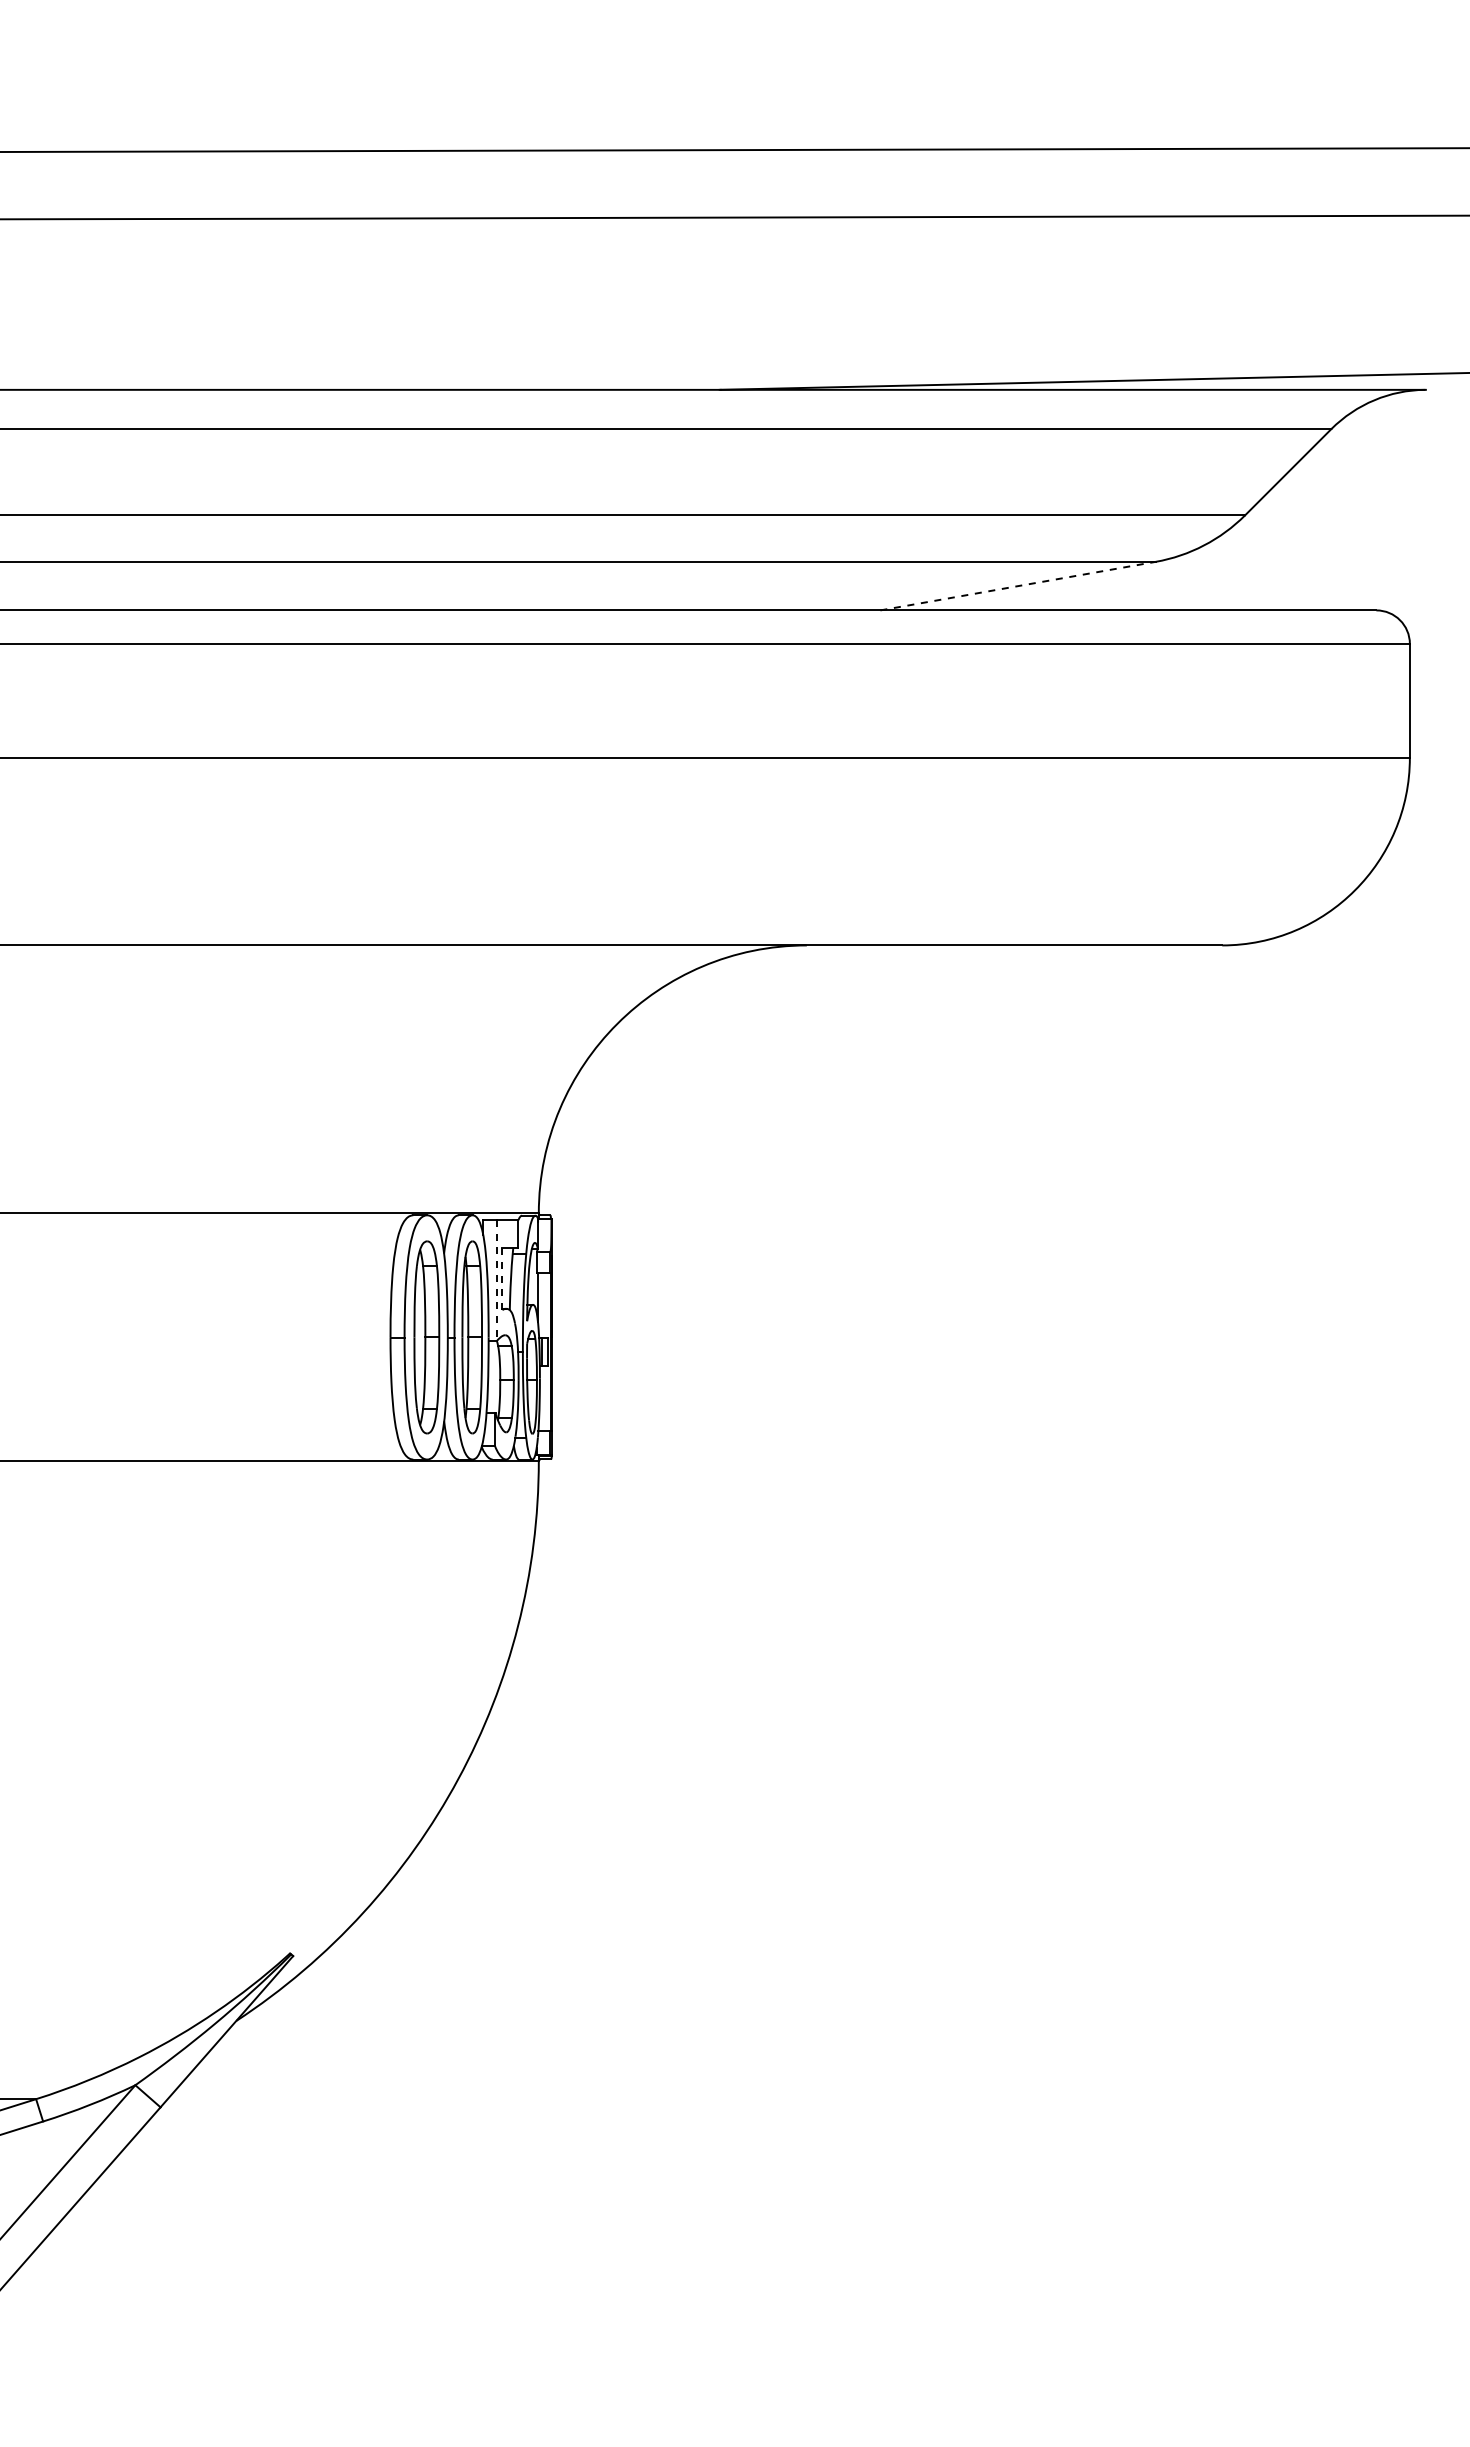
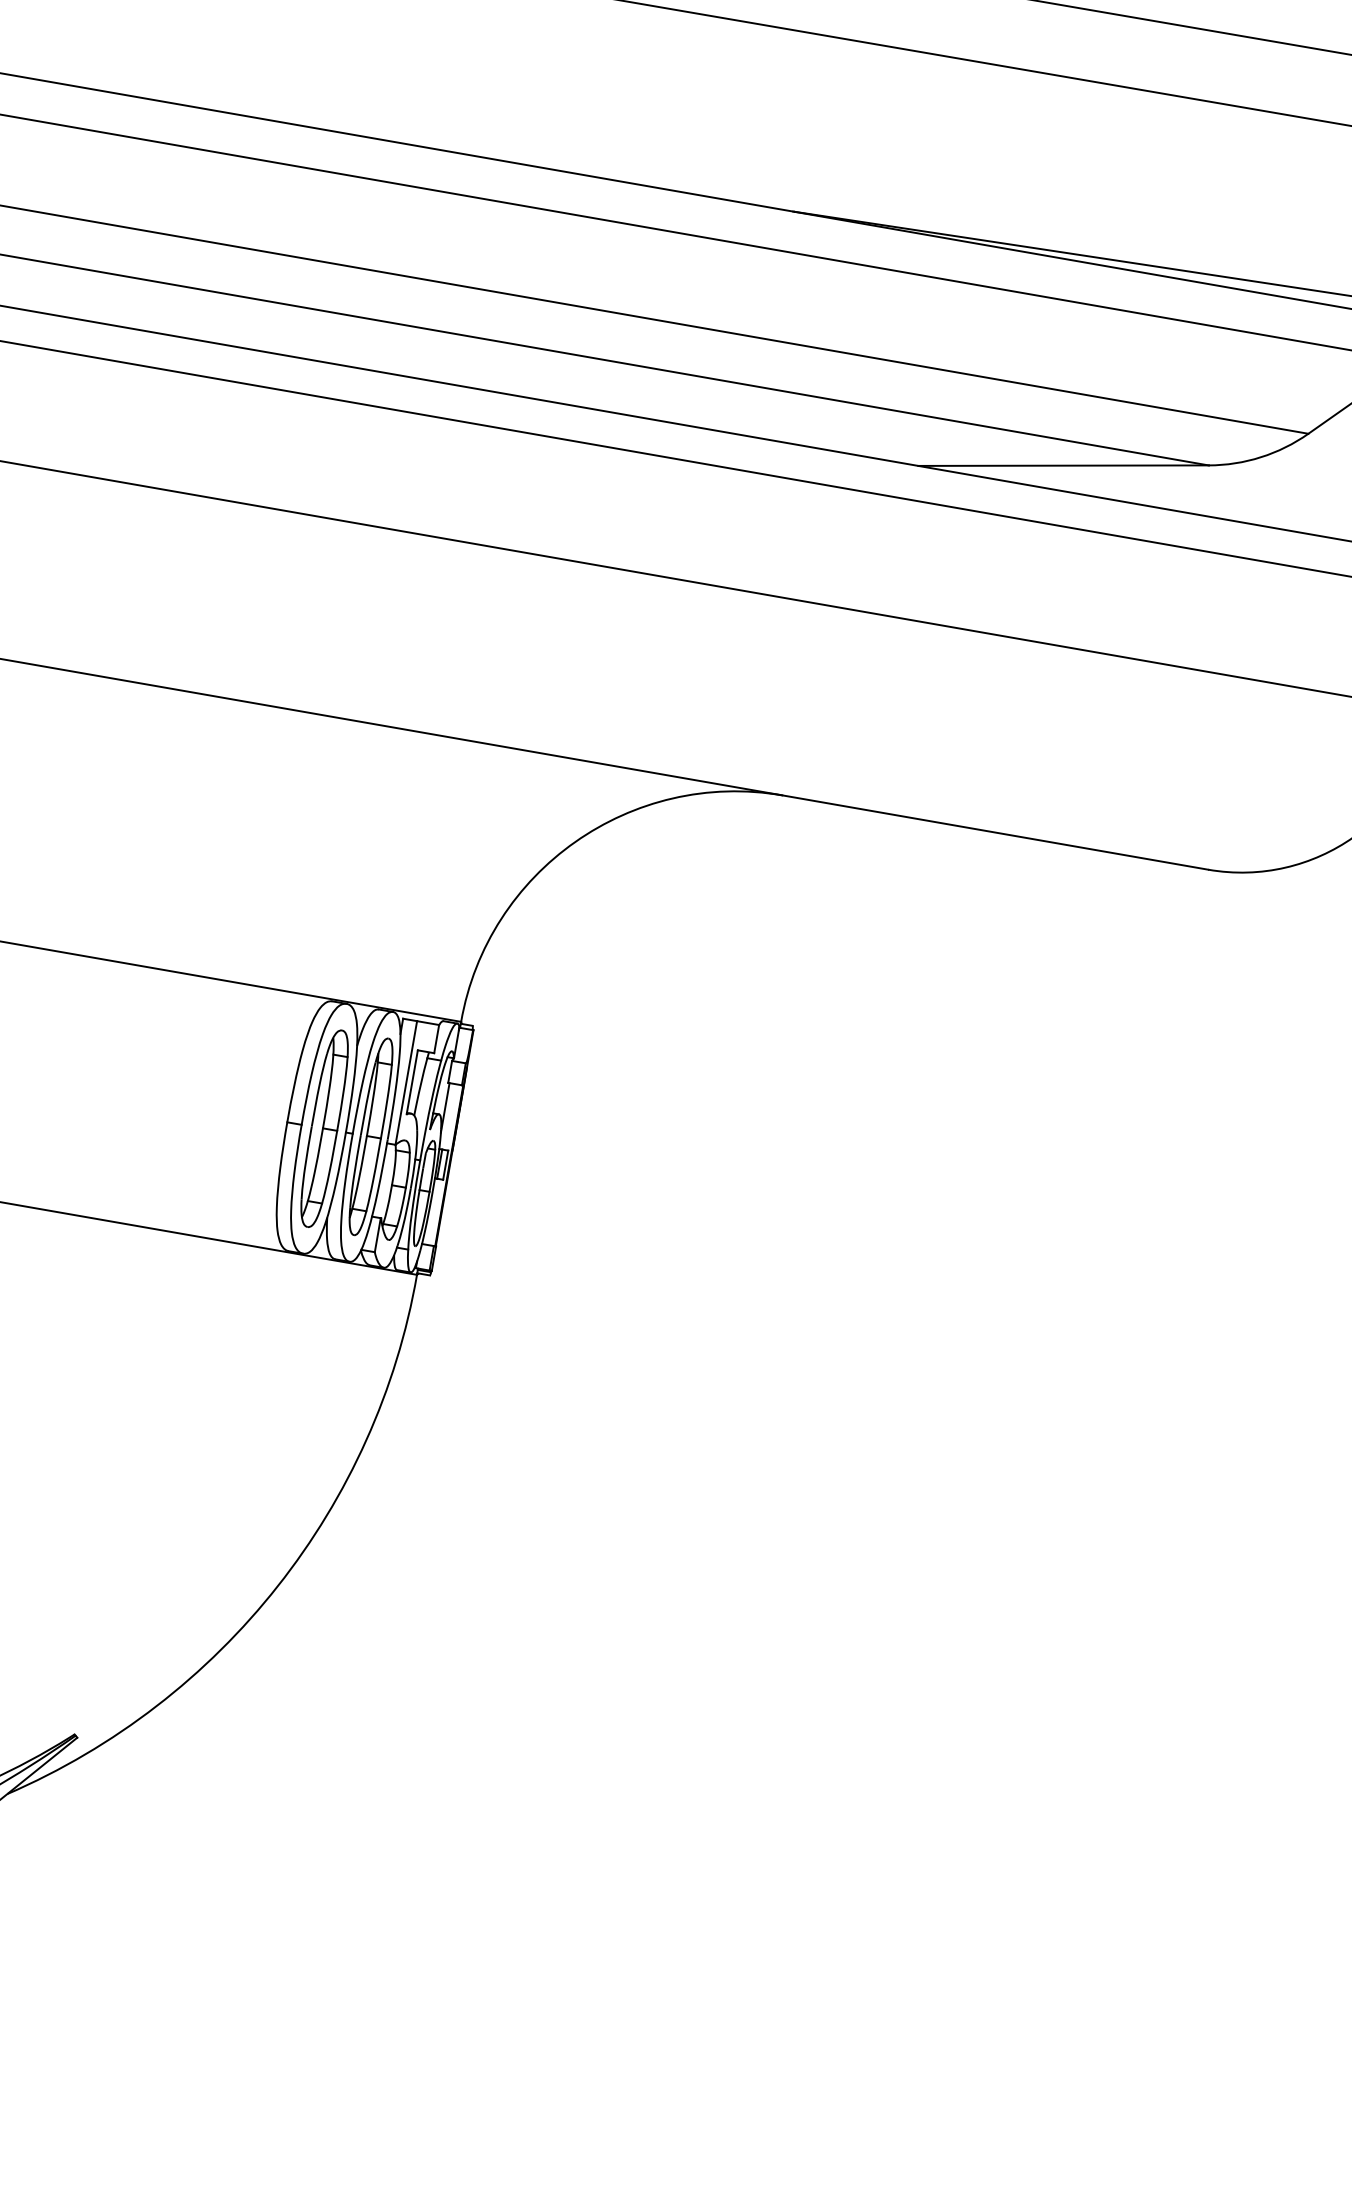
line: (1018, 586) -> (1063, 466), dashed -> solid
line: (502, 1278) -> (412, 1081), dashed -> solid
line: (496, 1281) -> (405, 1083), dashed -> solid

